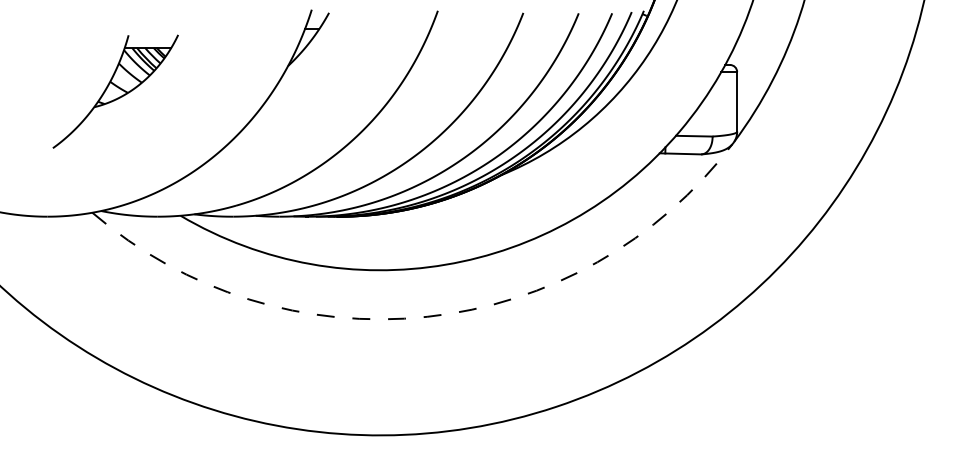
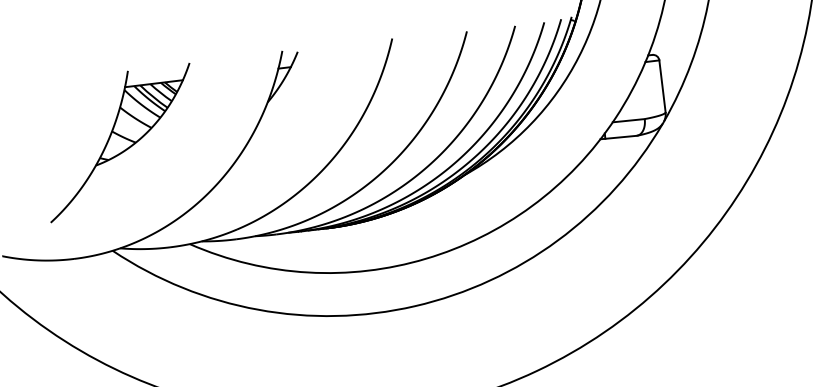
part: (115, 91) -> (120, 142), size x1.43
arc: (427, 316) -> (415, 305), dashed -> solid

